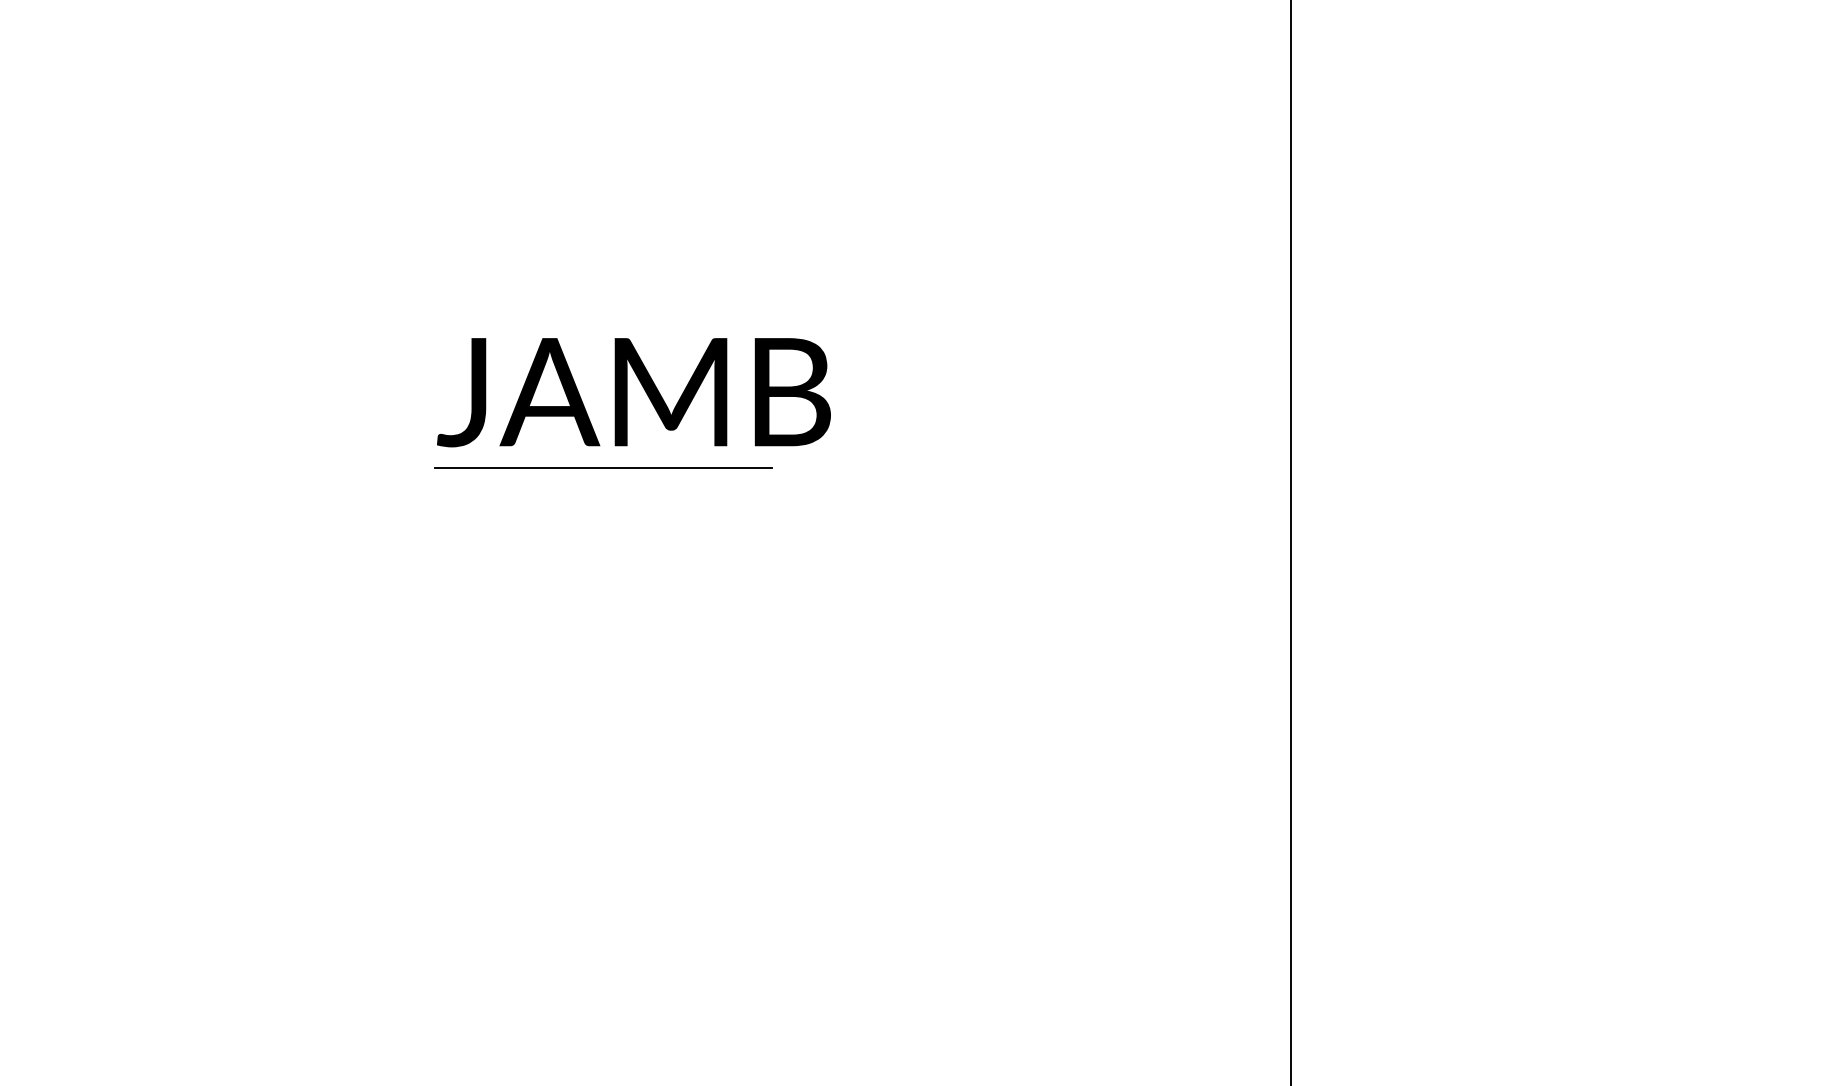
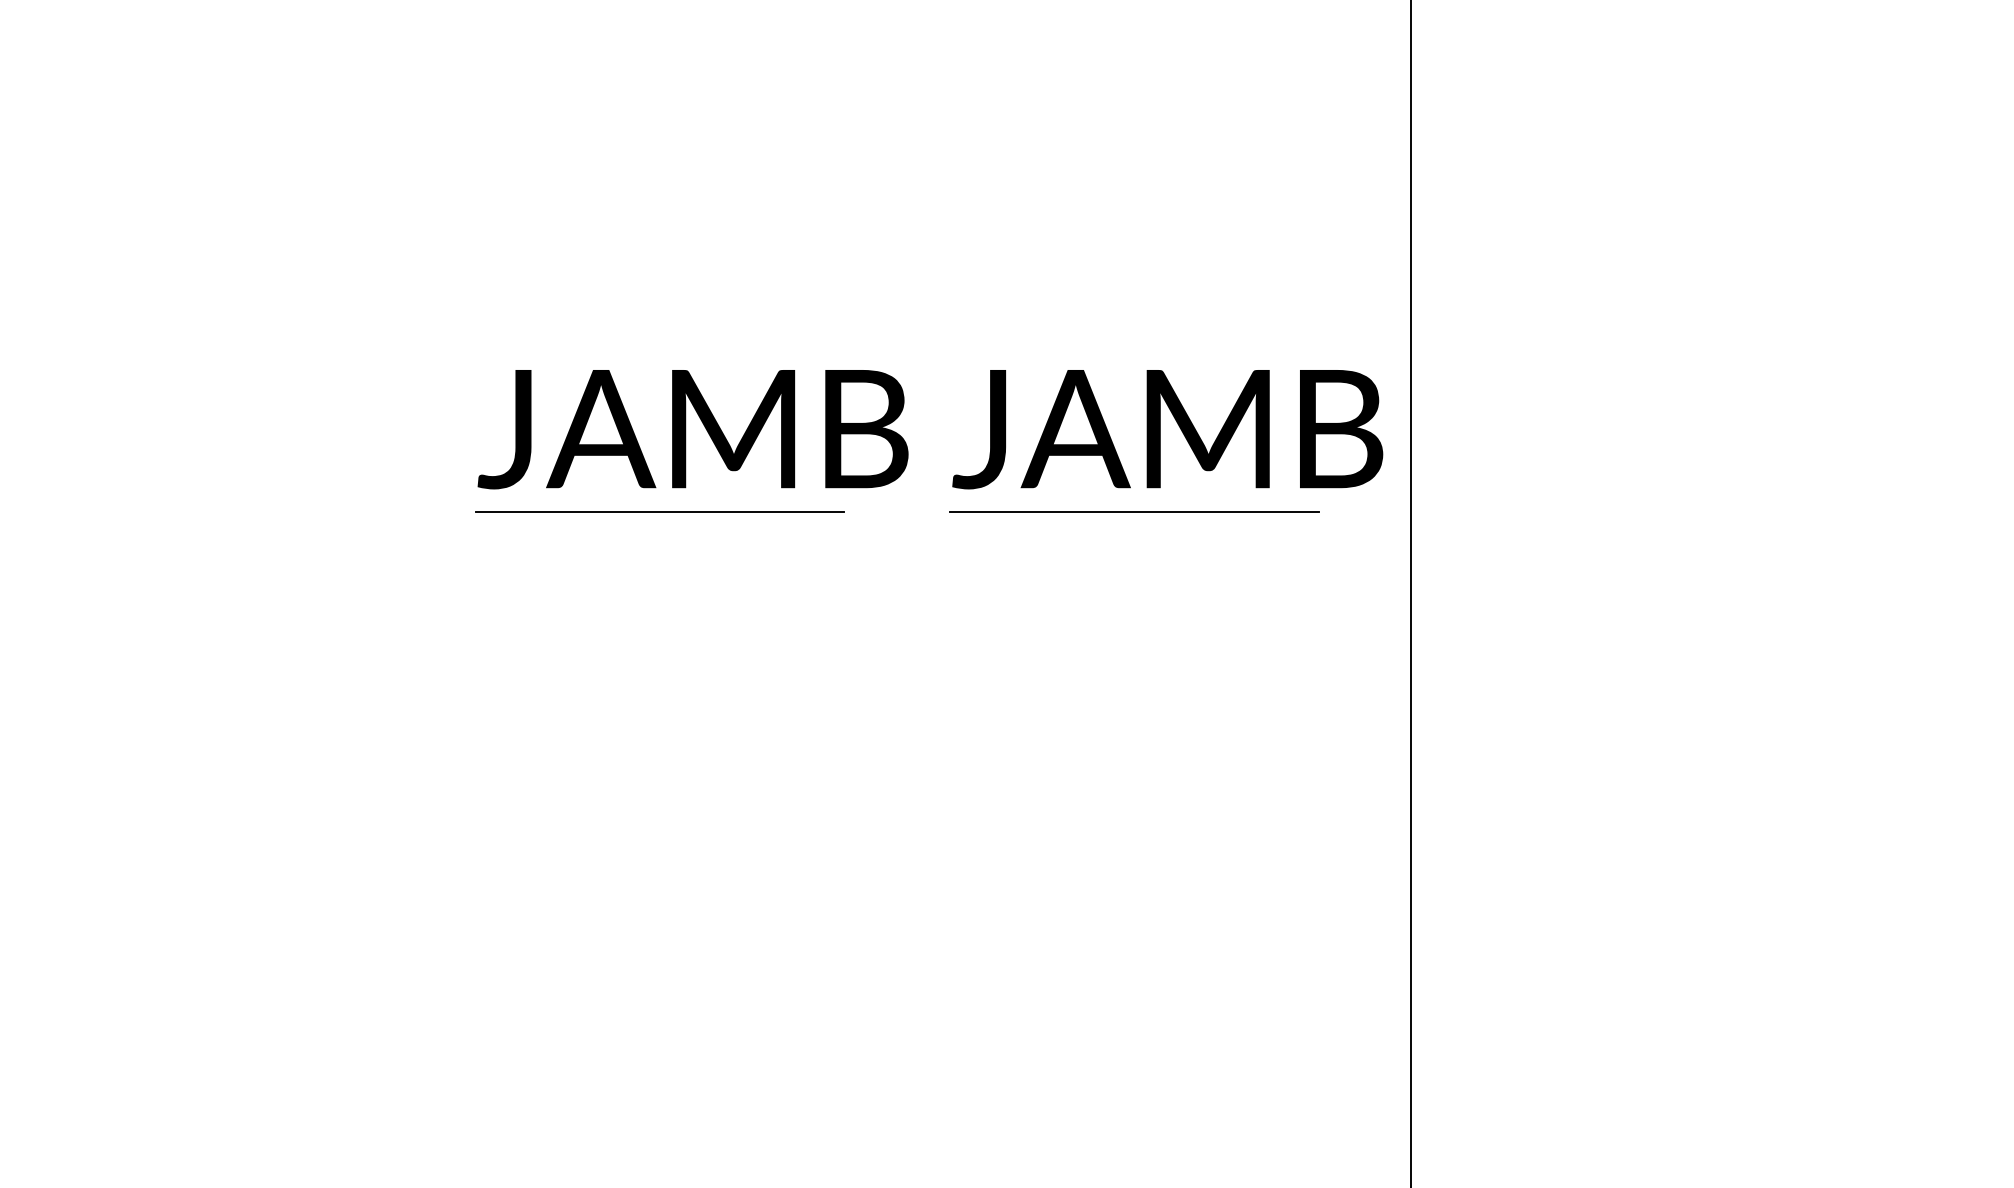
part: (1066, 403) -> (1166, 441), added

